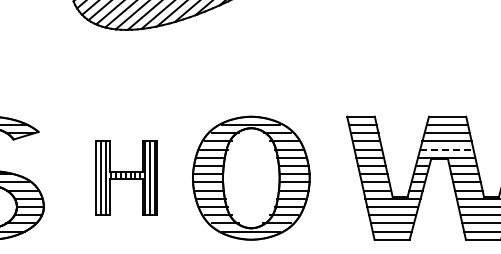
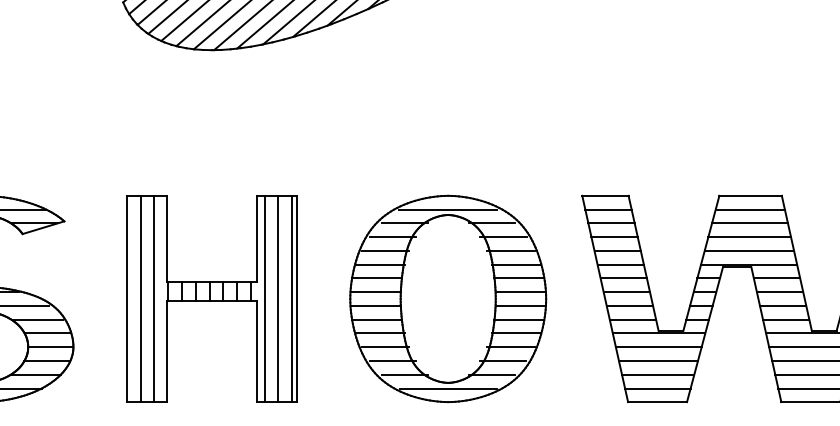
line: (446, 149) -> (748, 250), dashed -> solid
part: (251, 177) -> (448, 297), moved
part: (126, 178) -> (212, 299), size x1.67

